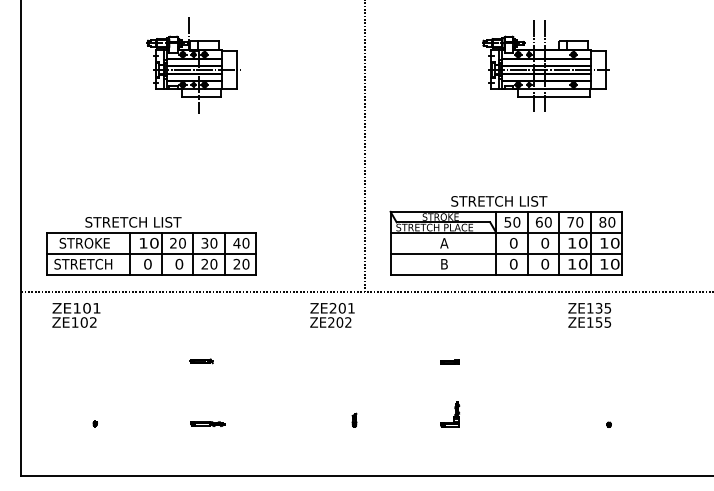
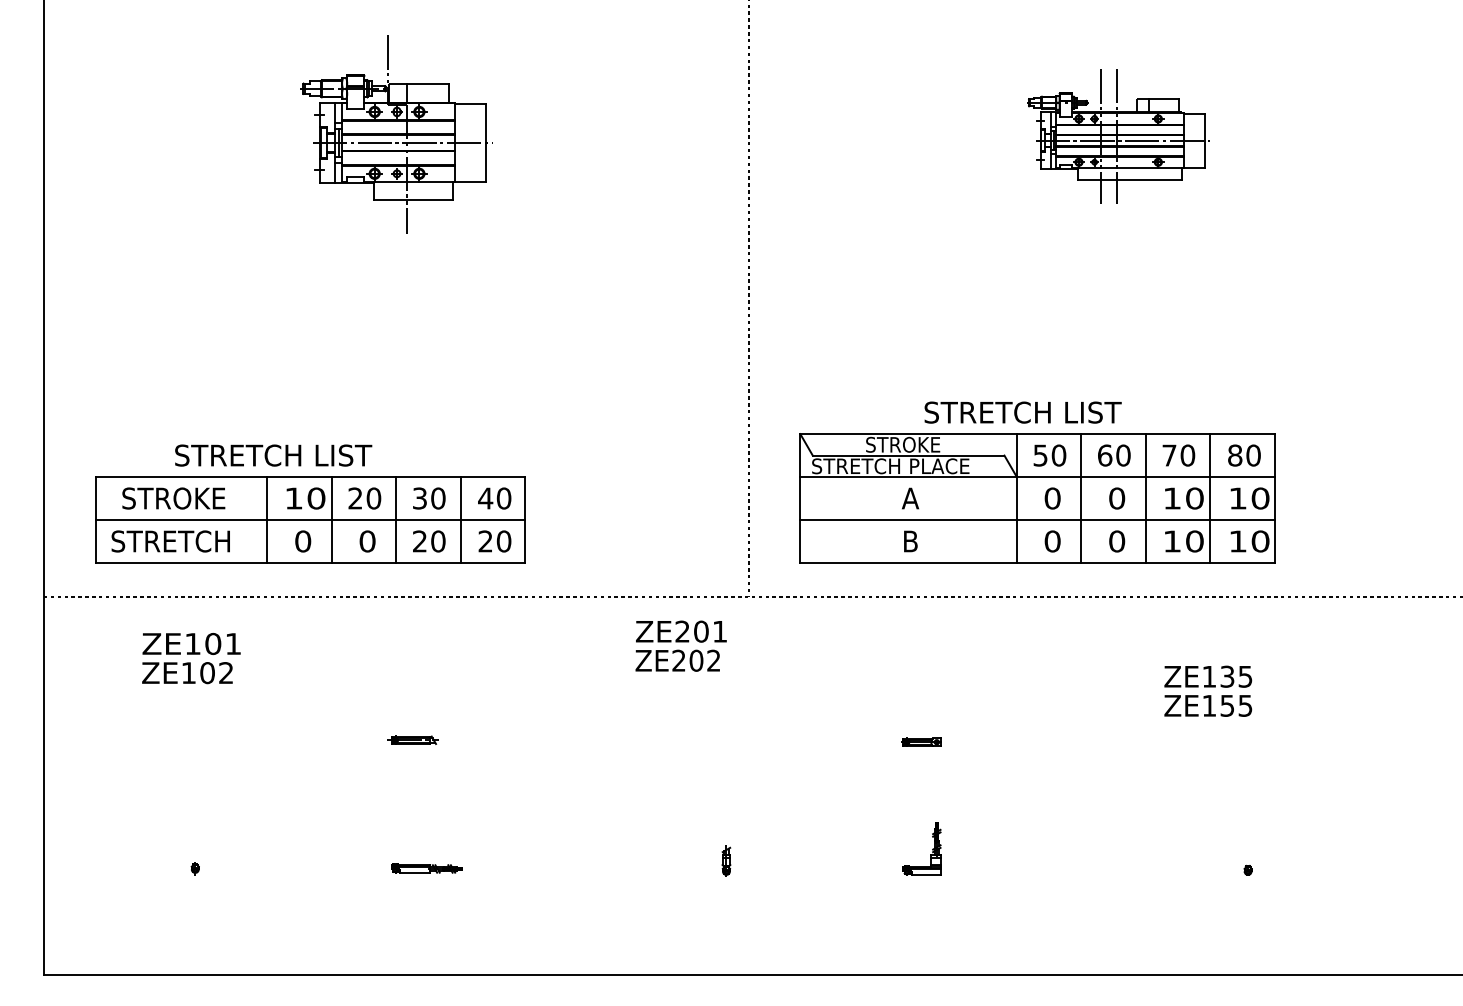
part: (545, 65) -> (1117, 134), size x0.7
text: (76, 315) -> (191, 658), moved
text: (589, 315) -> (1207, 691), moved

